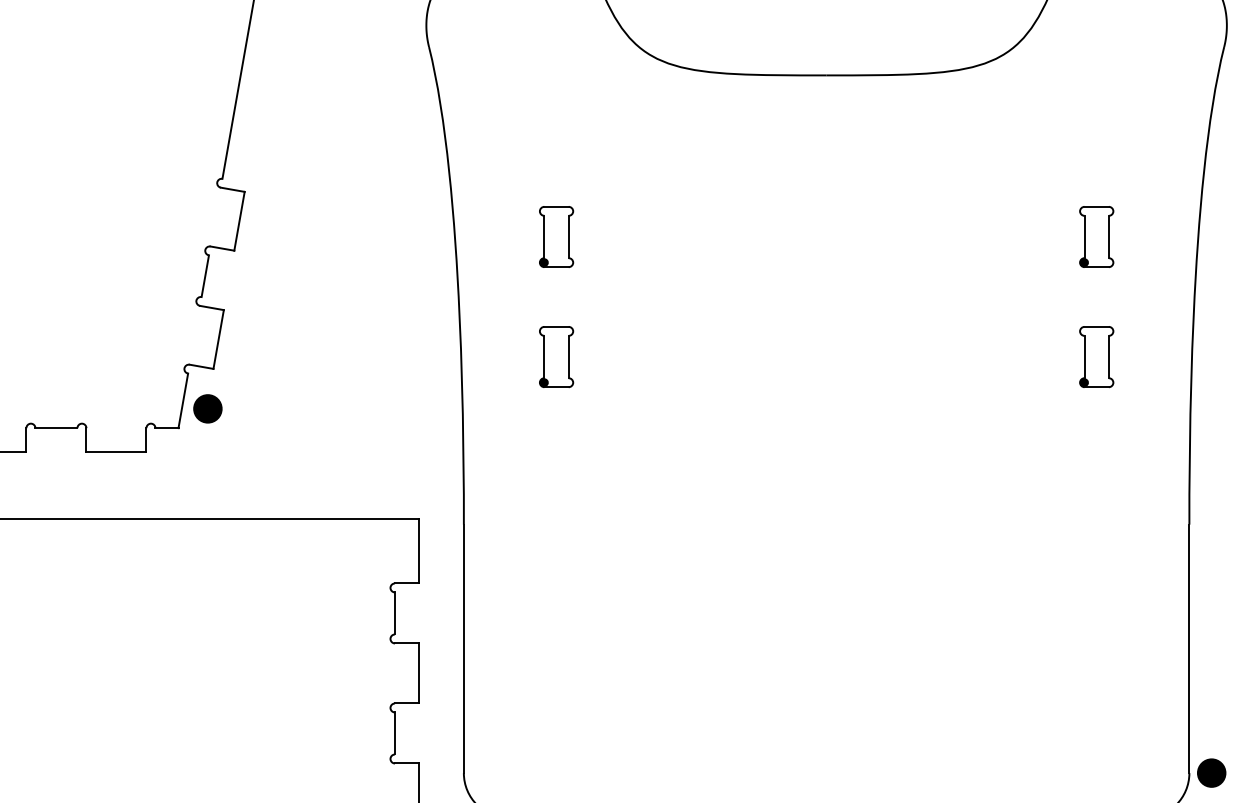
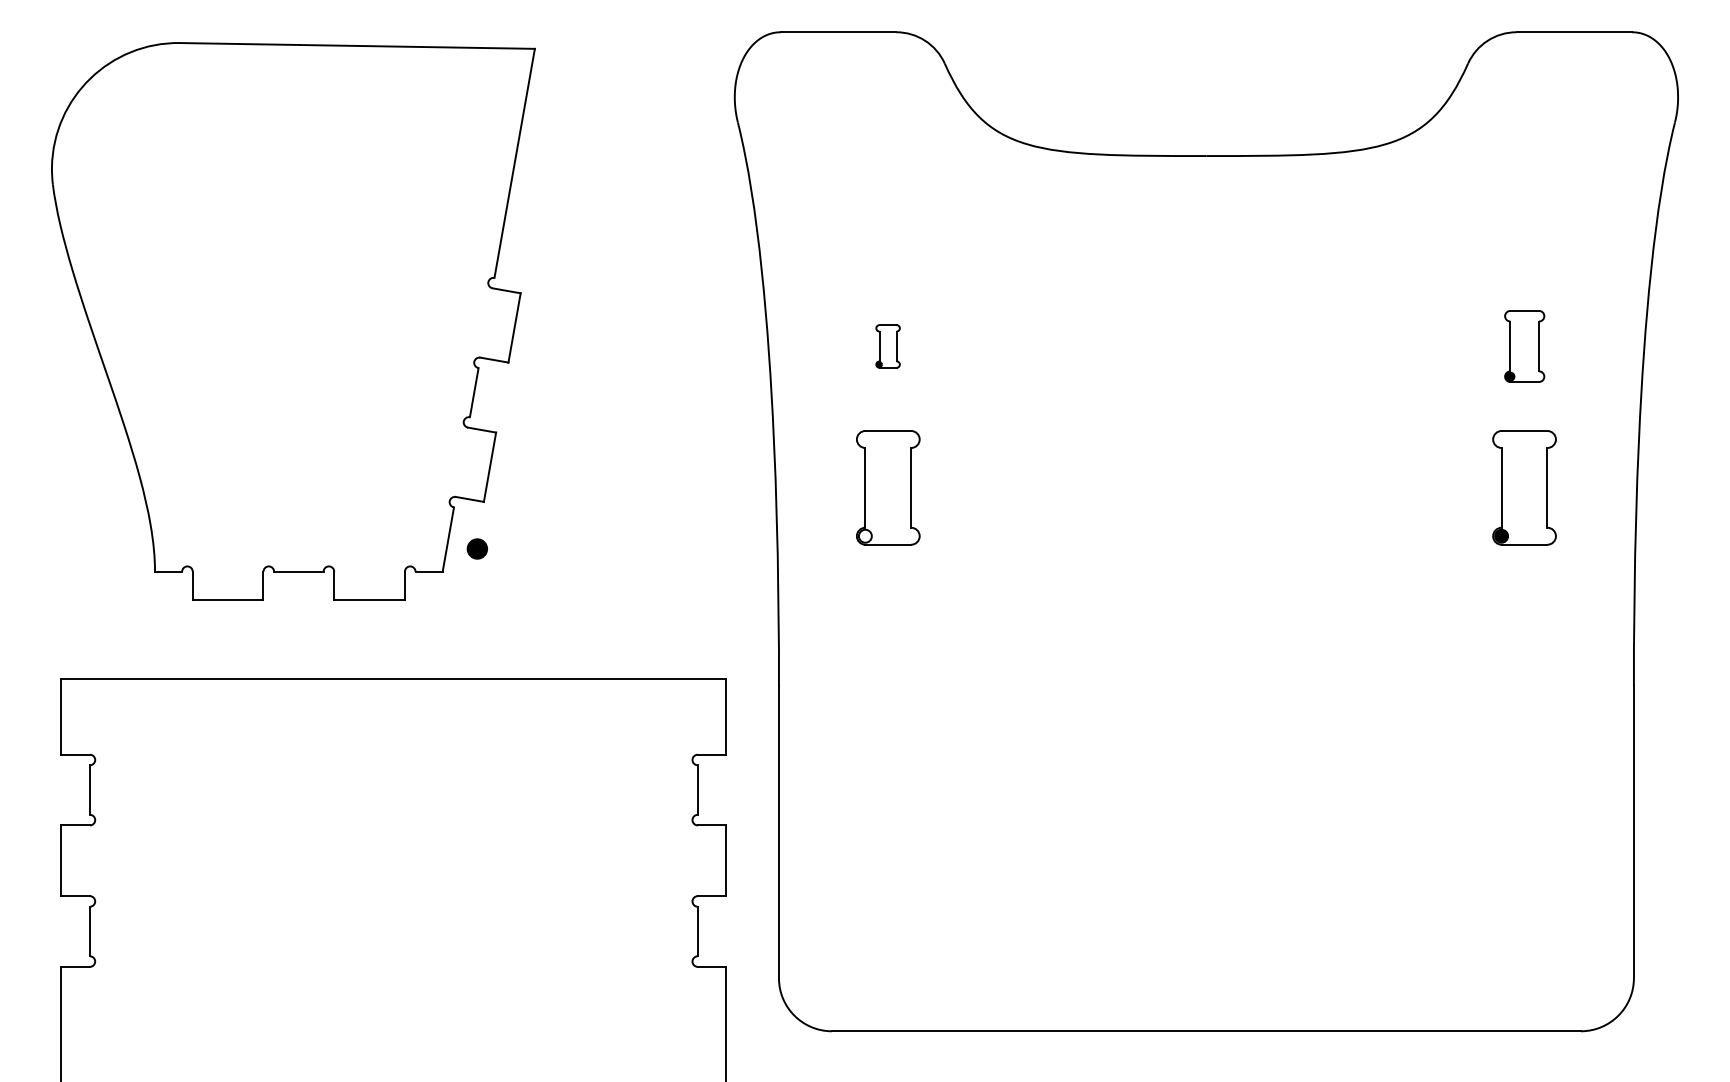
part: (555, 237) -> (887, 346), size x0.6
part: (555, 356) -> (887, 487), size x1.6
part: (1096, 356) -> (1524, 487), size x1.6
part: (208, 408) -> (477, 548), size x0.6
part: (1211, 773) -> (1660, 978), removed

